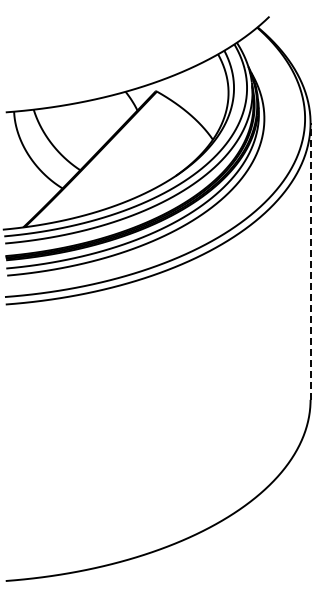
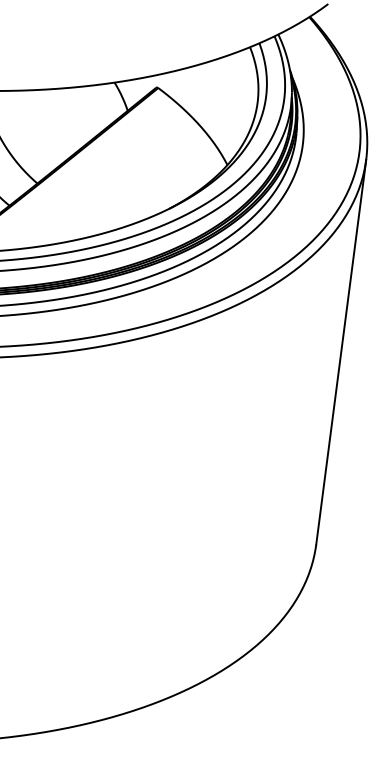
line: (310, 261) -> (341, 352), dashed -> solid

